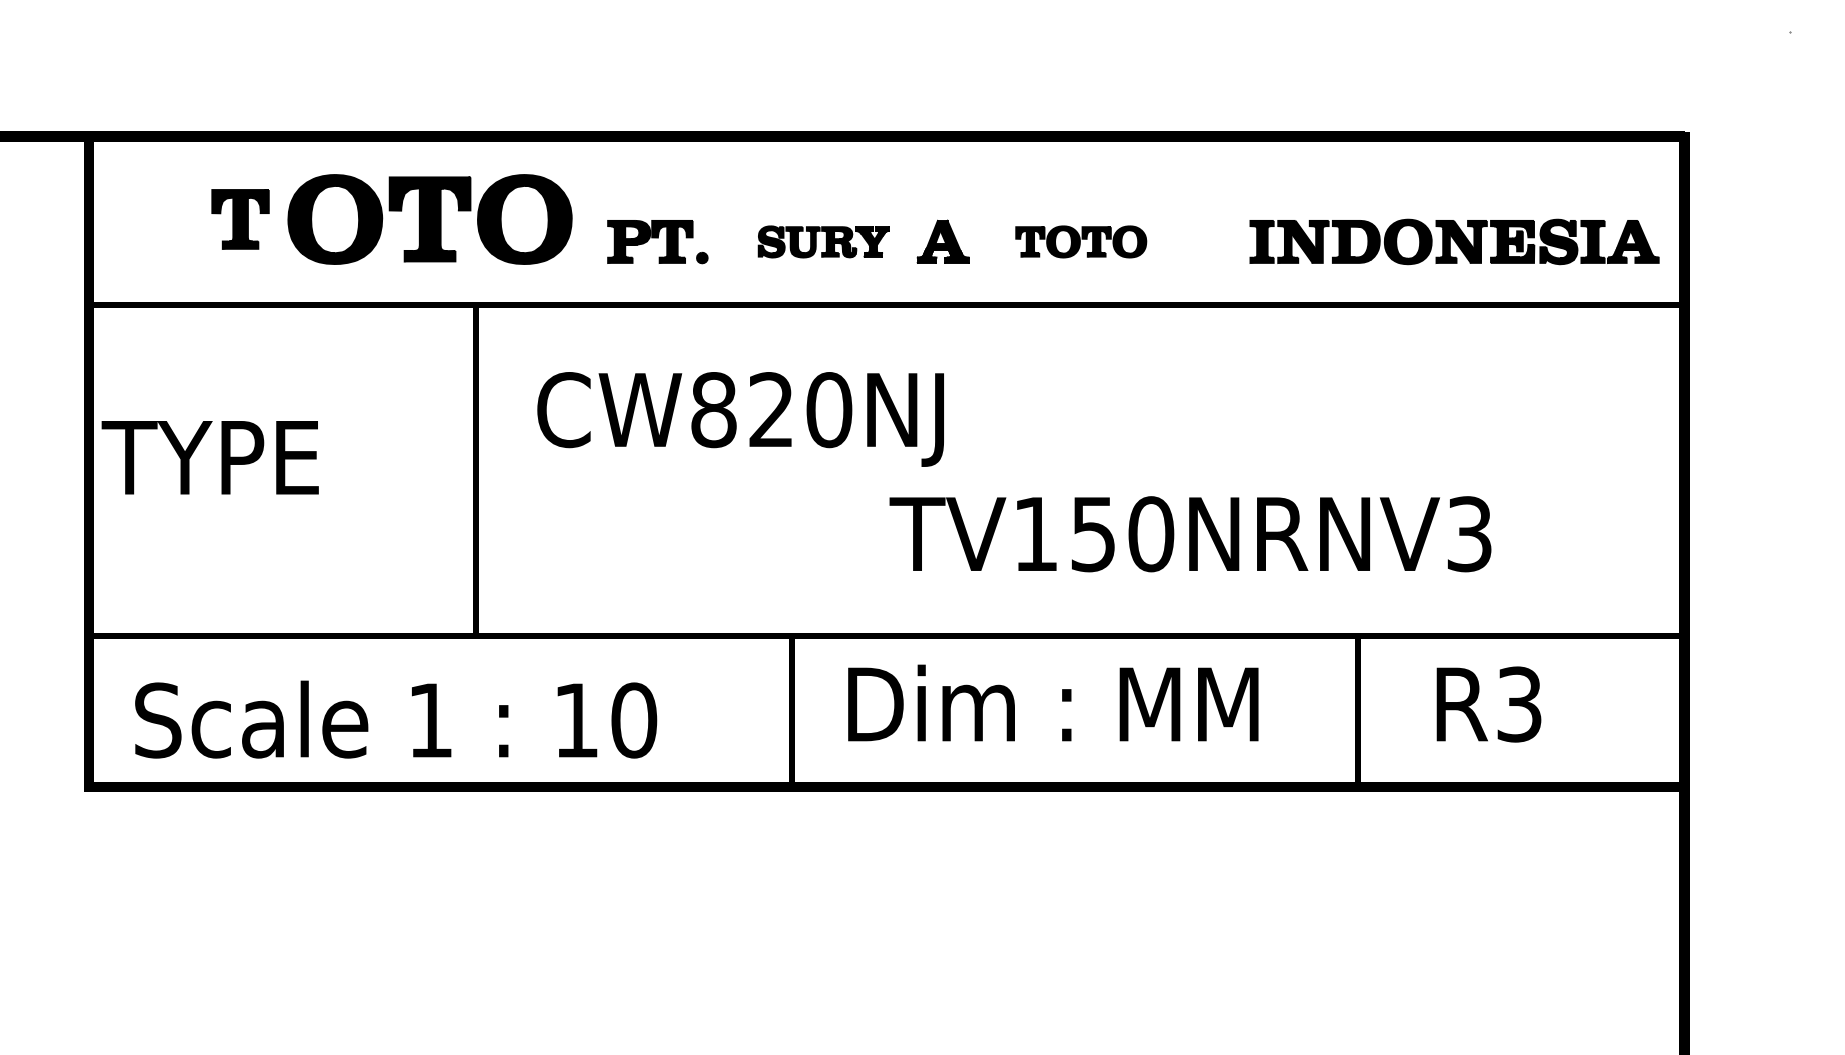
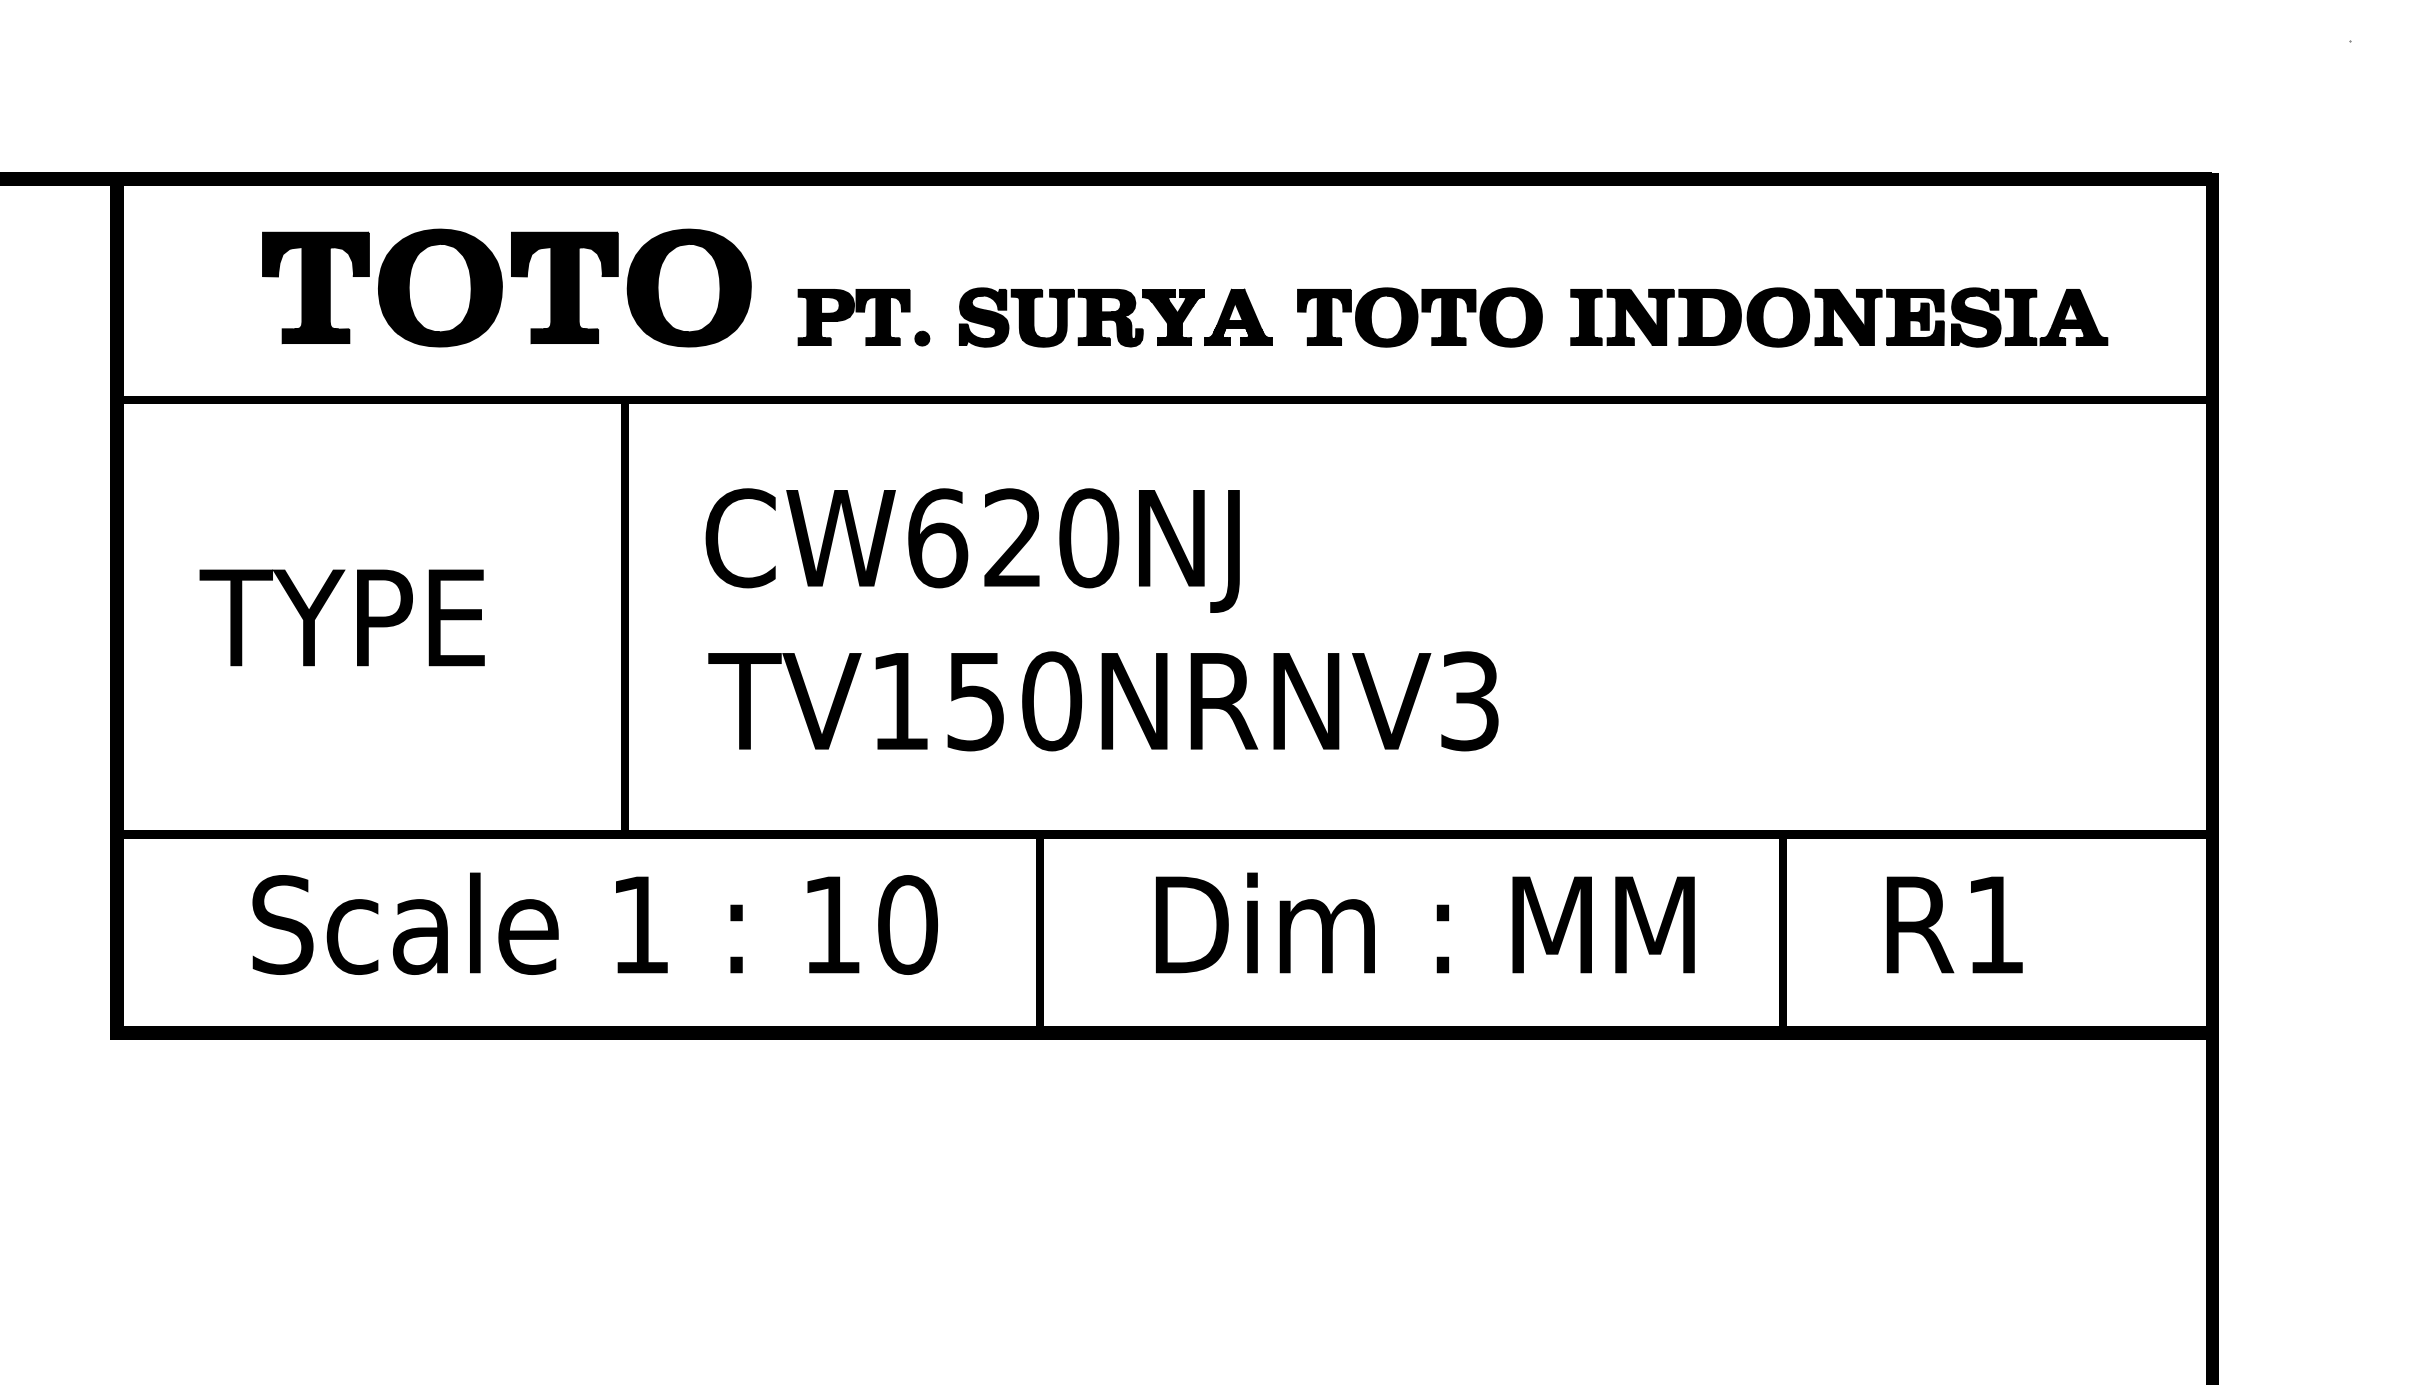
part: (240, 219) -> (315, 287), size x1.43
part: (823, 241) -> (1081, 317), size x1.43
part: (1080, 241) -> (1419, 317), size x1.43
part: (1454, 241) -> (1839, 317), moved
text: (714, 410) -> (938, 538), CW820NJ -> CW620NJ
text: (209, 457) -> (341, 617), moved
text: (1190, 534) -> (1103, 701), moved
text: (1053, 702) -> (1425, 922), moved
text: (1519, 704) -> (1995, 924), R3 -> R1
text: (395, 719) -> (594, 923), moved

